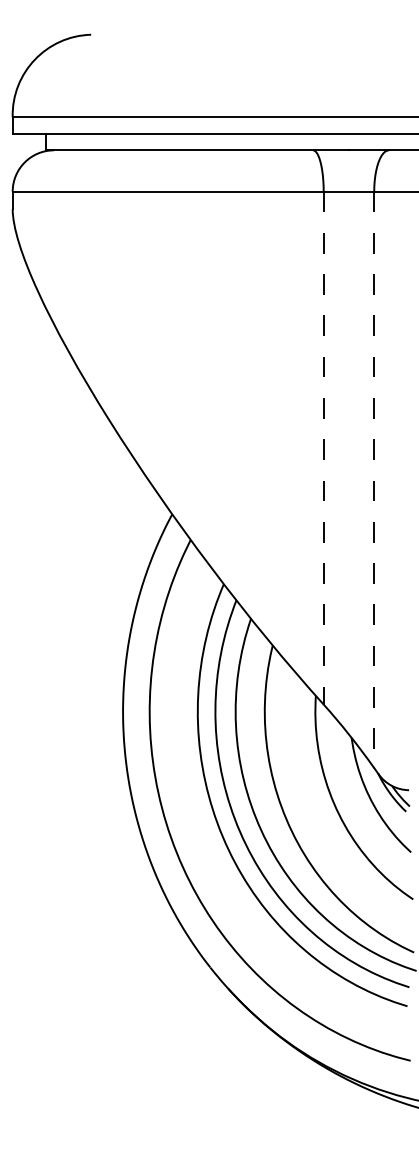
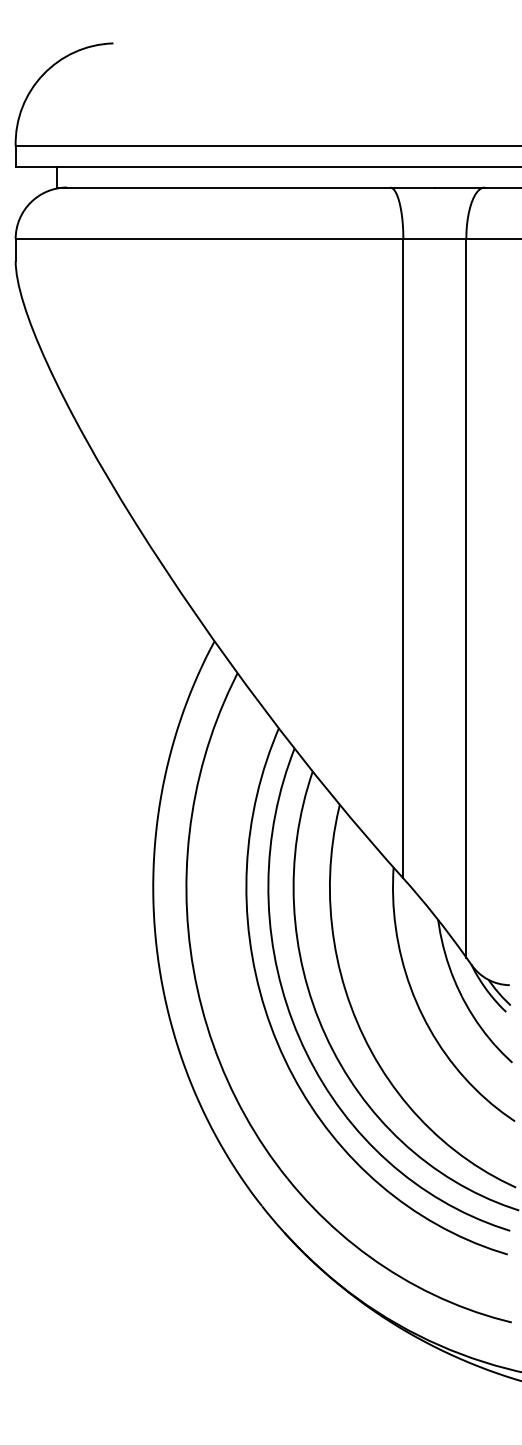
line: (323, 448) -> (403, 559), dashed -> solid
line: (374, 480) -> (466, 599), dashed -> solid

